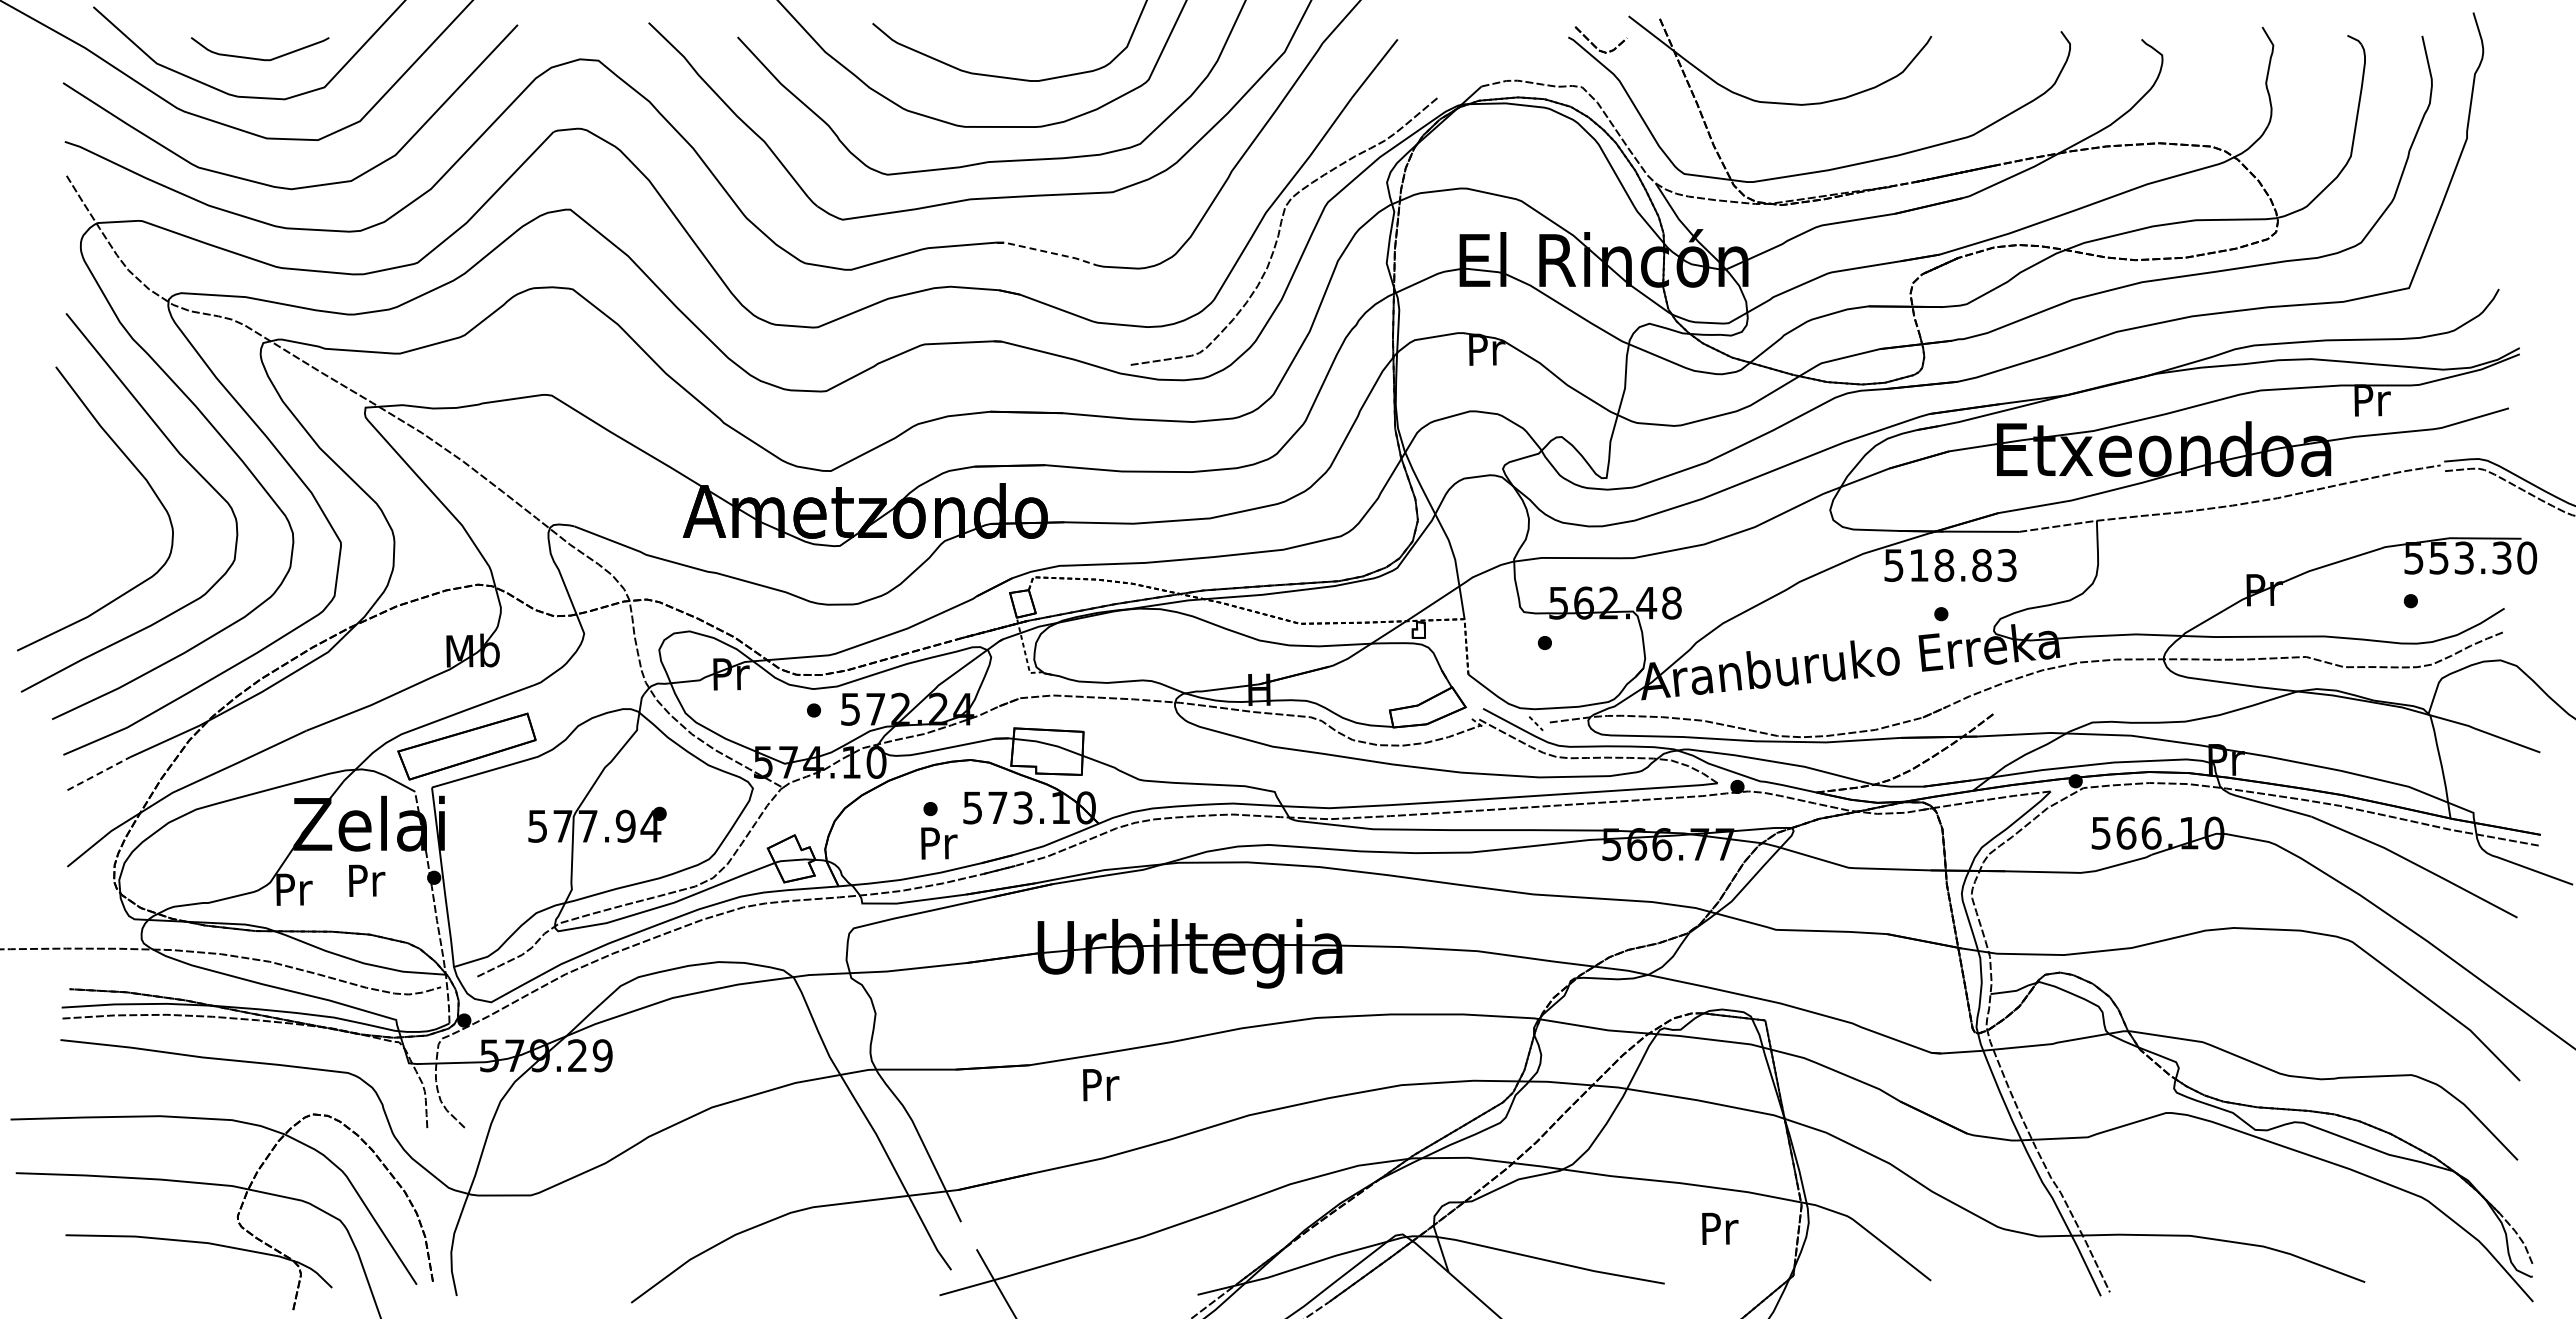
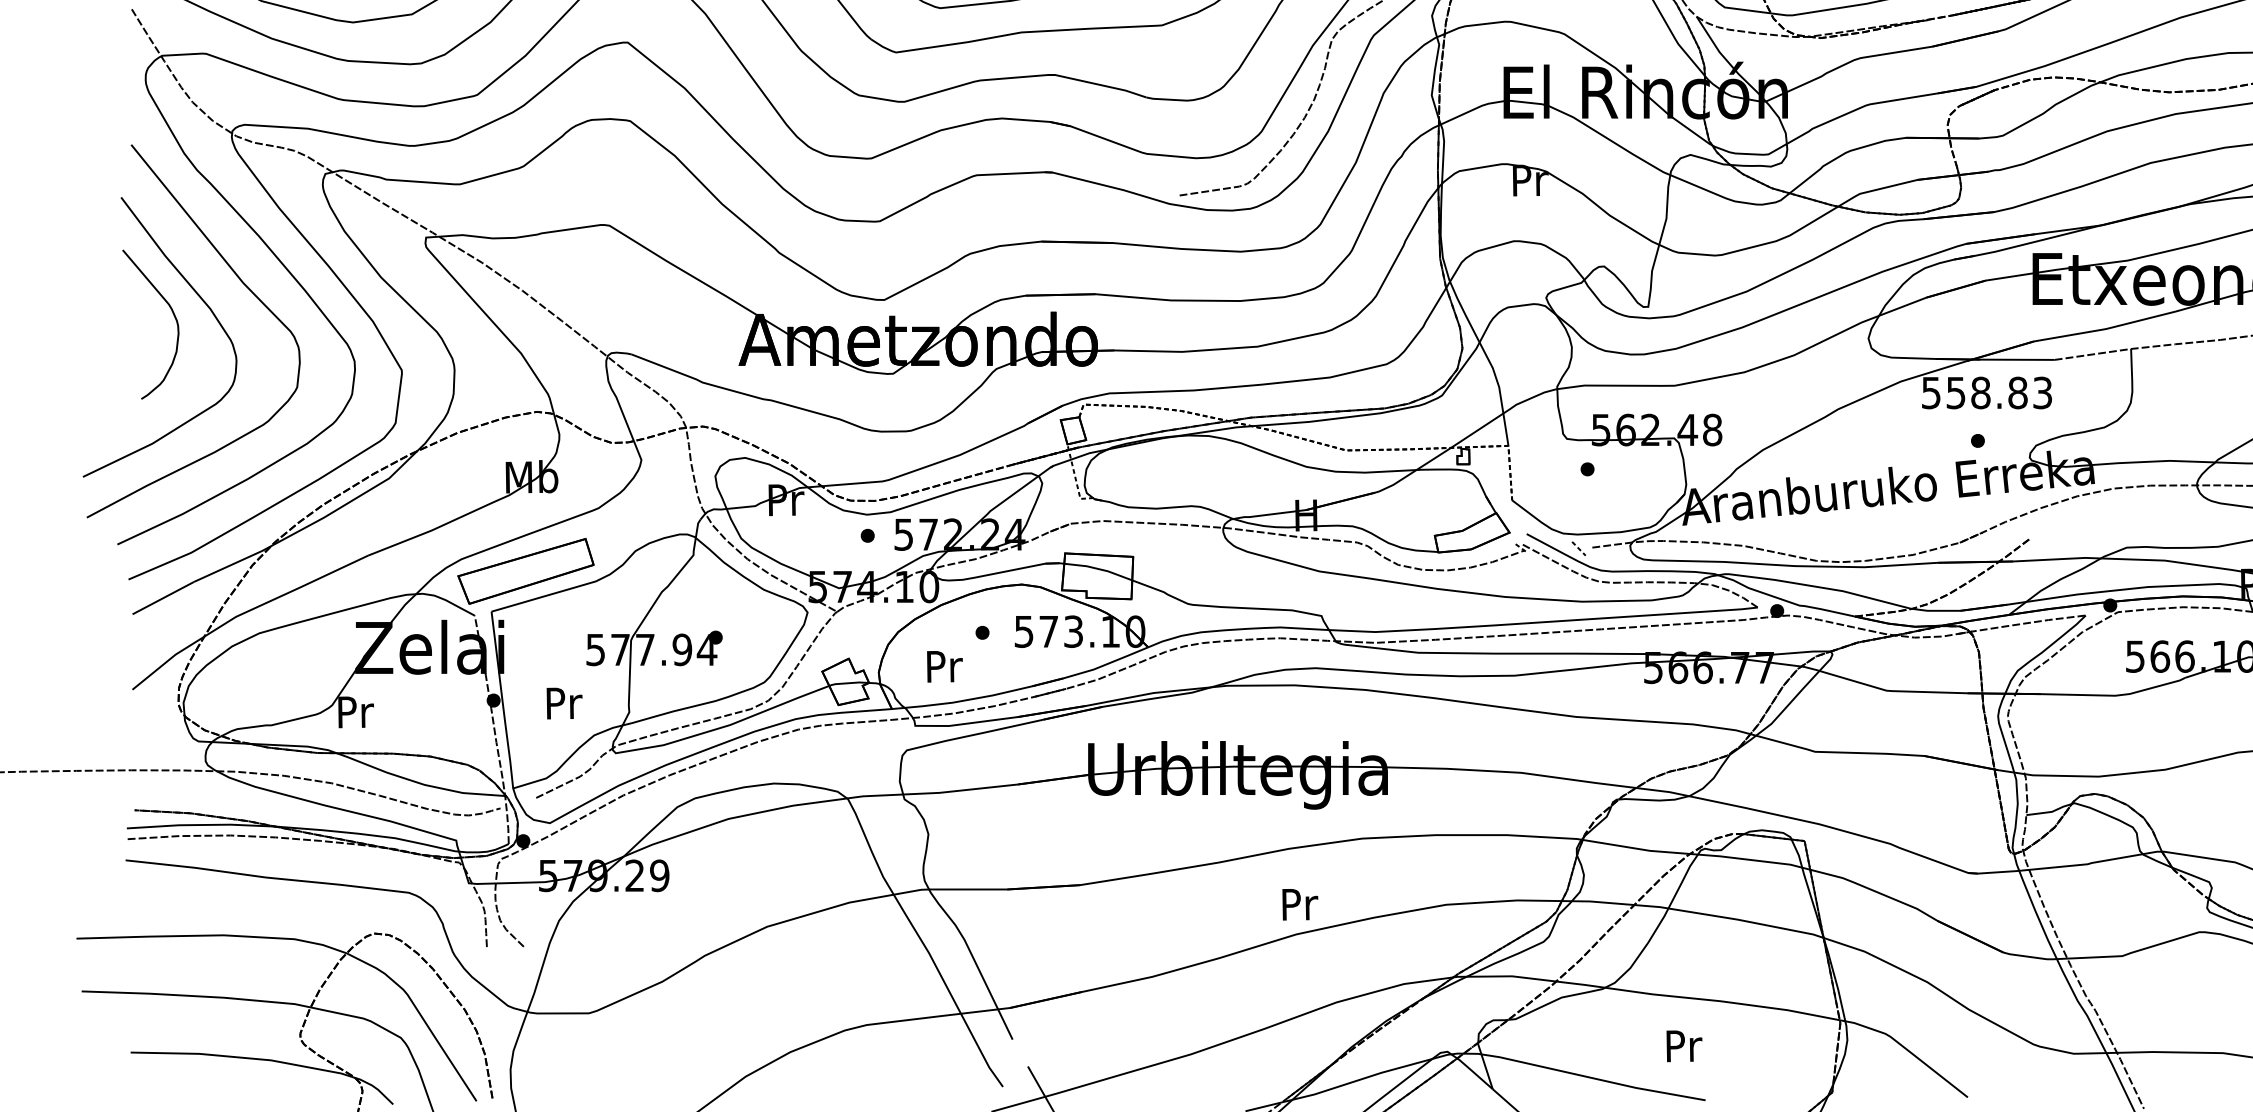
line: (1047, 252) -> (1097, 84), dashed -> solid
curve: (109, 488) -> (173, 317), added
text: (1918, 565) -> (1955, 393), 518.83 -> 558.83
line: (99, 773) -> (164, 597), dashed -> solid
text: (939, 843) -> (945, 666), moved
text: (367, 880) -> (564, 703), moved
text: (1101, 1085) -> (1300, 905), moved
text: (1720, 1228) -> (1684, 1045), moved

